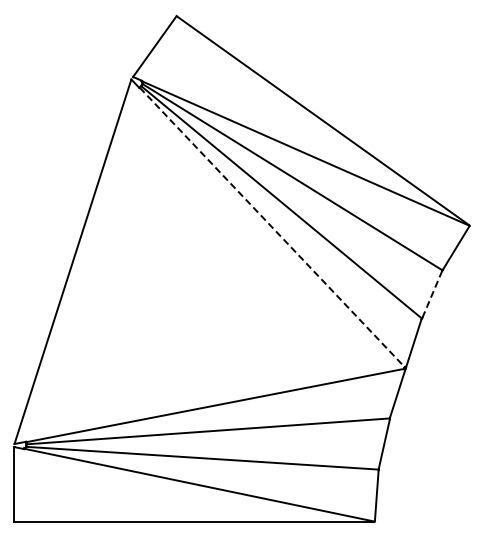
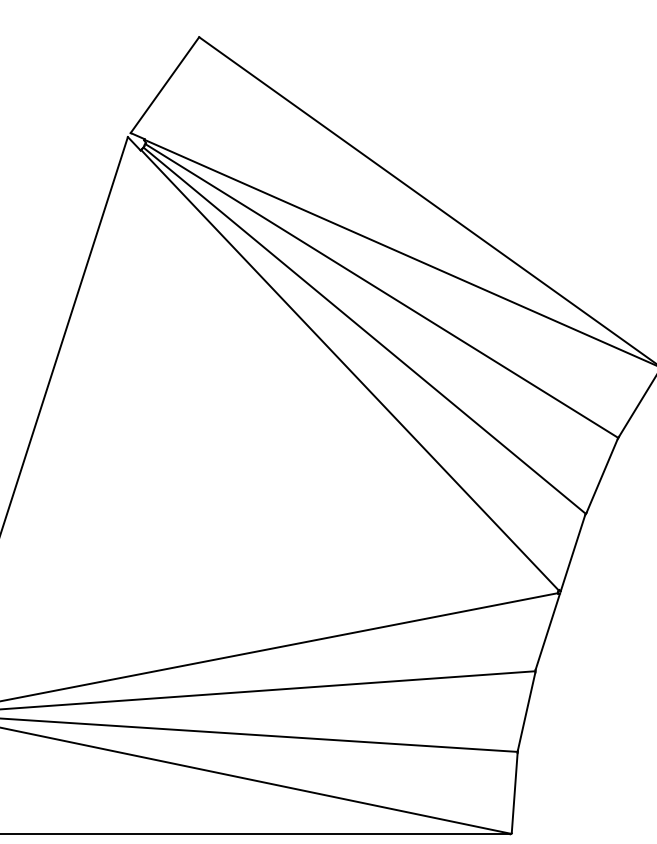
line: (272, 227) -> (350, 370), dashed -> solid
line: (432, 294) -> (602, 475), dashed -> solid

